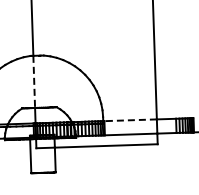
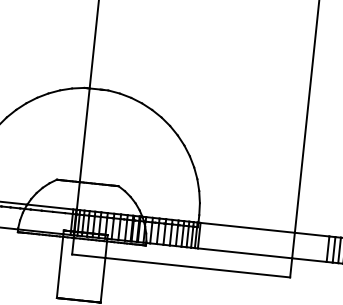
line: (34, 82) -> (85, 136), dashed -> solid
line: (130, 120) -> (247, 228), dashed -> solid

